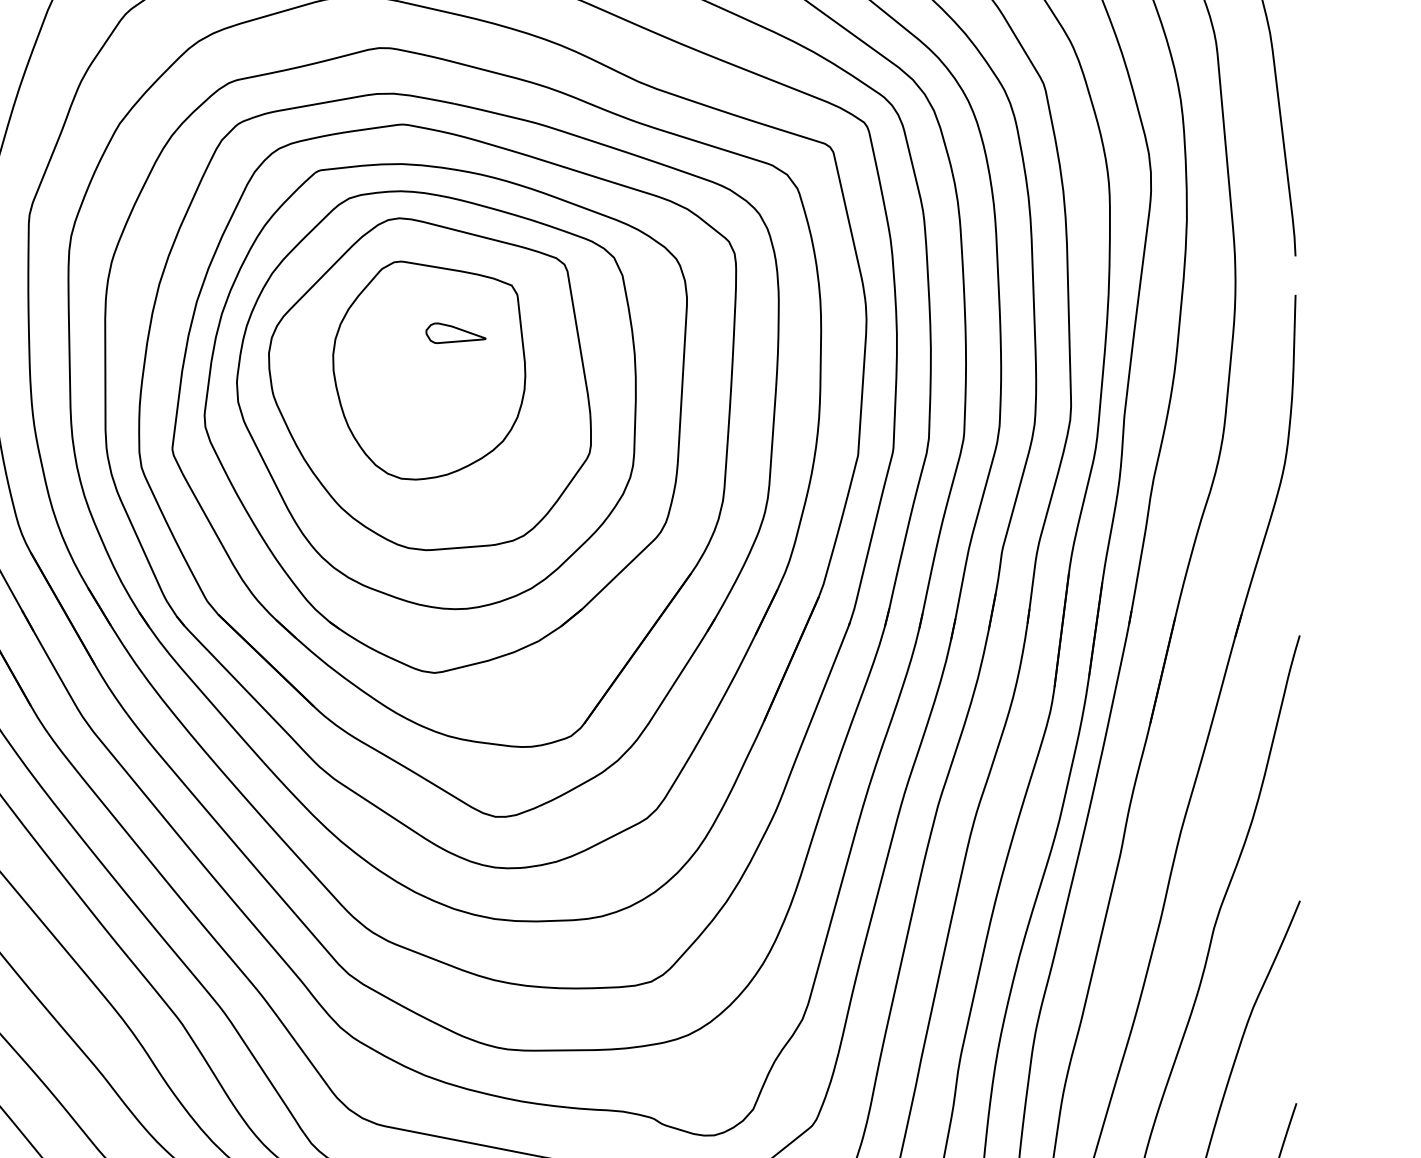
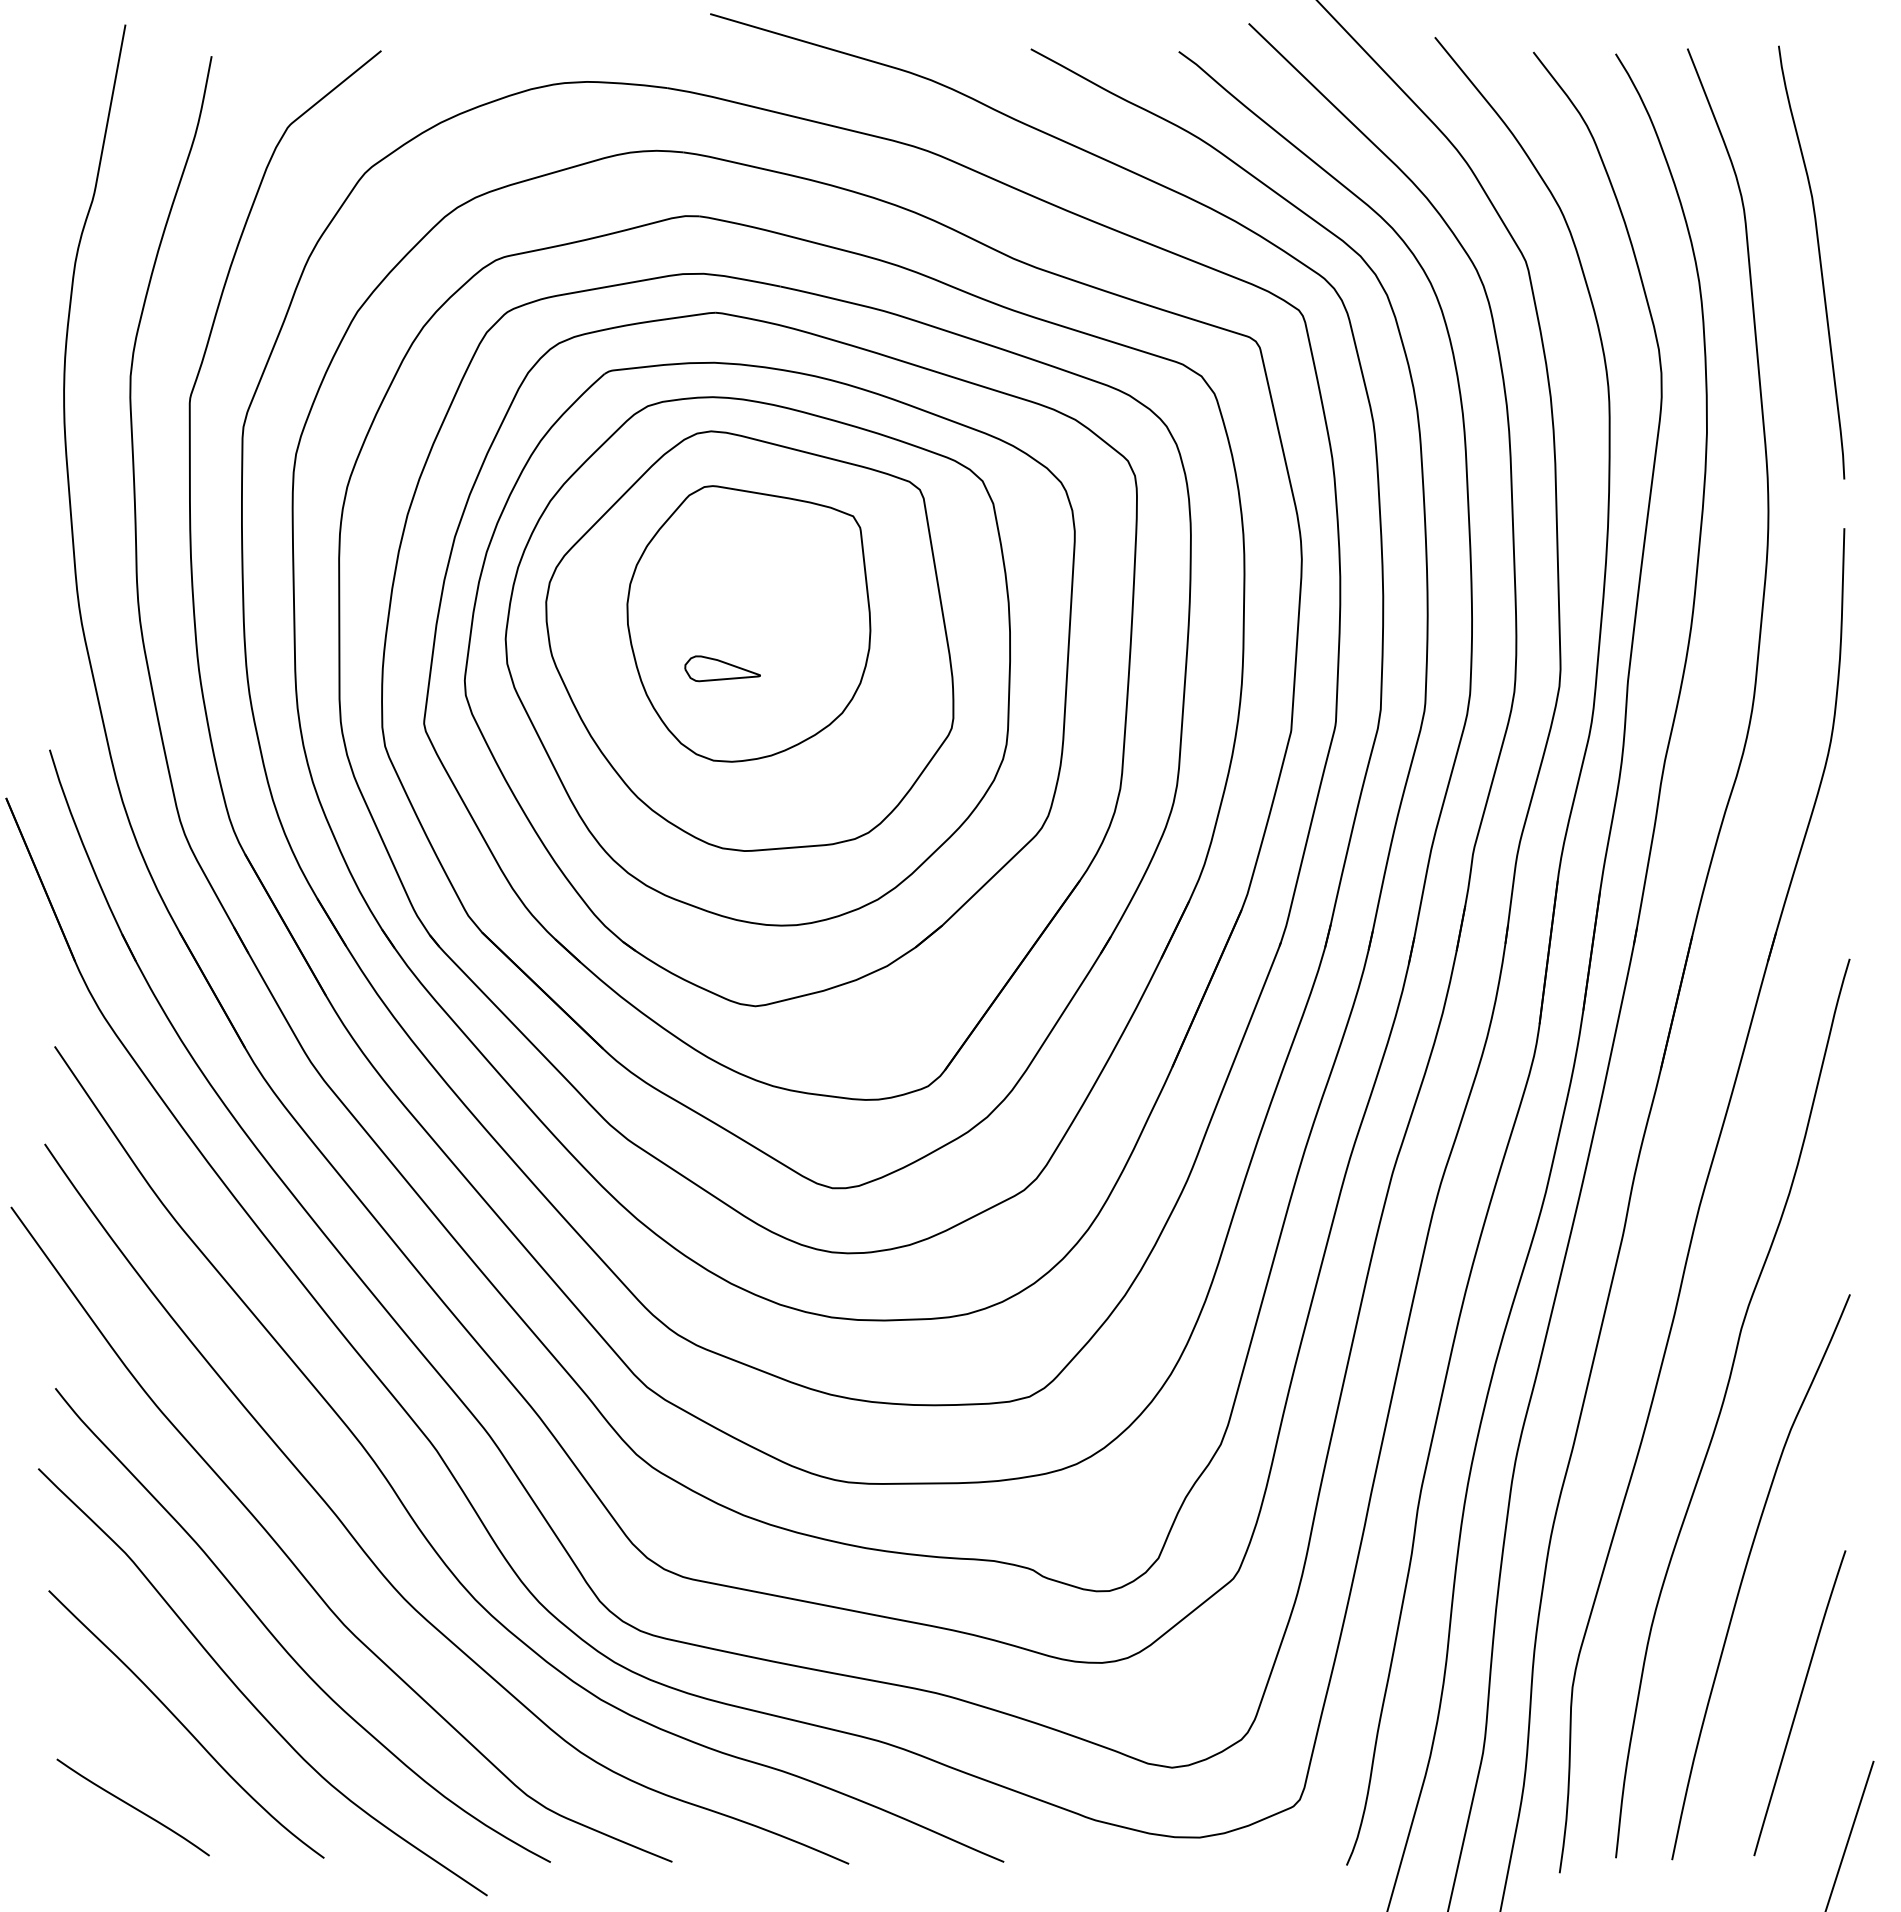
part: (455, 333) -> (722, 668), moved

